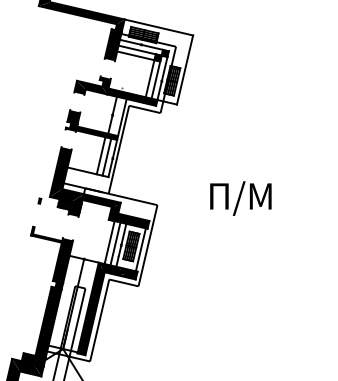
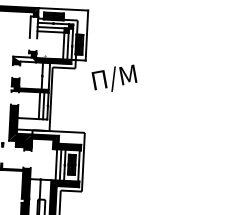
fill: (112, 45) -> (33, 27), removed
fill: (92, 87) -> (24, 59), removed
text: (240, 198) -> (114, 78), moved

